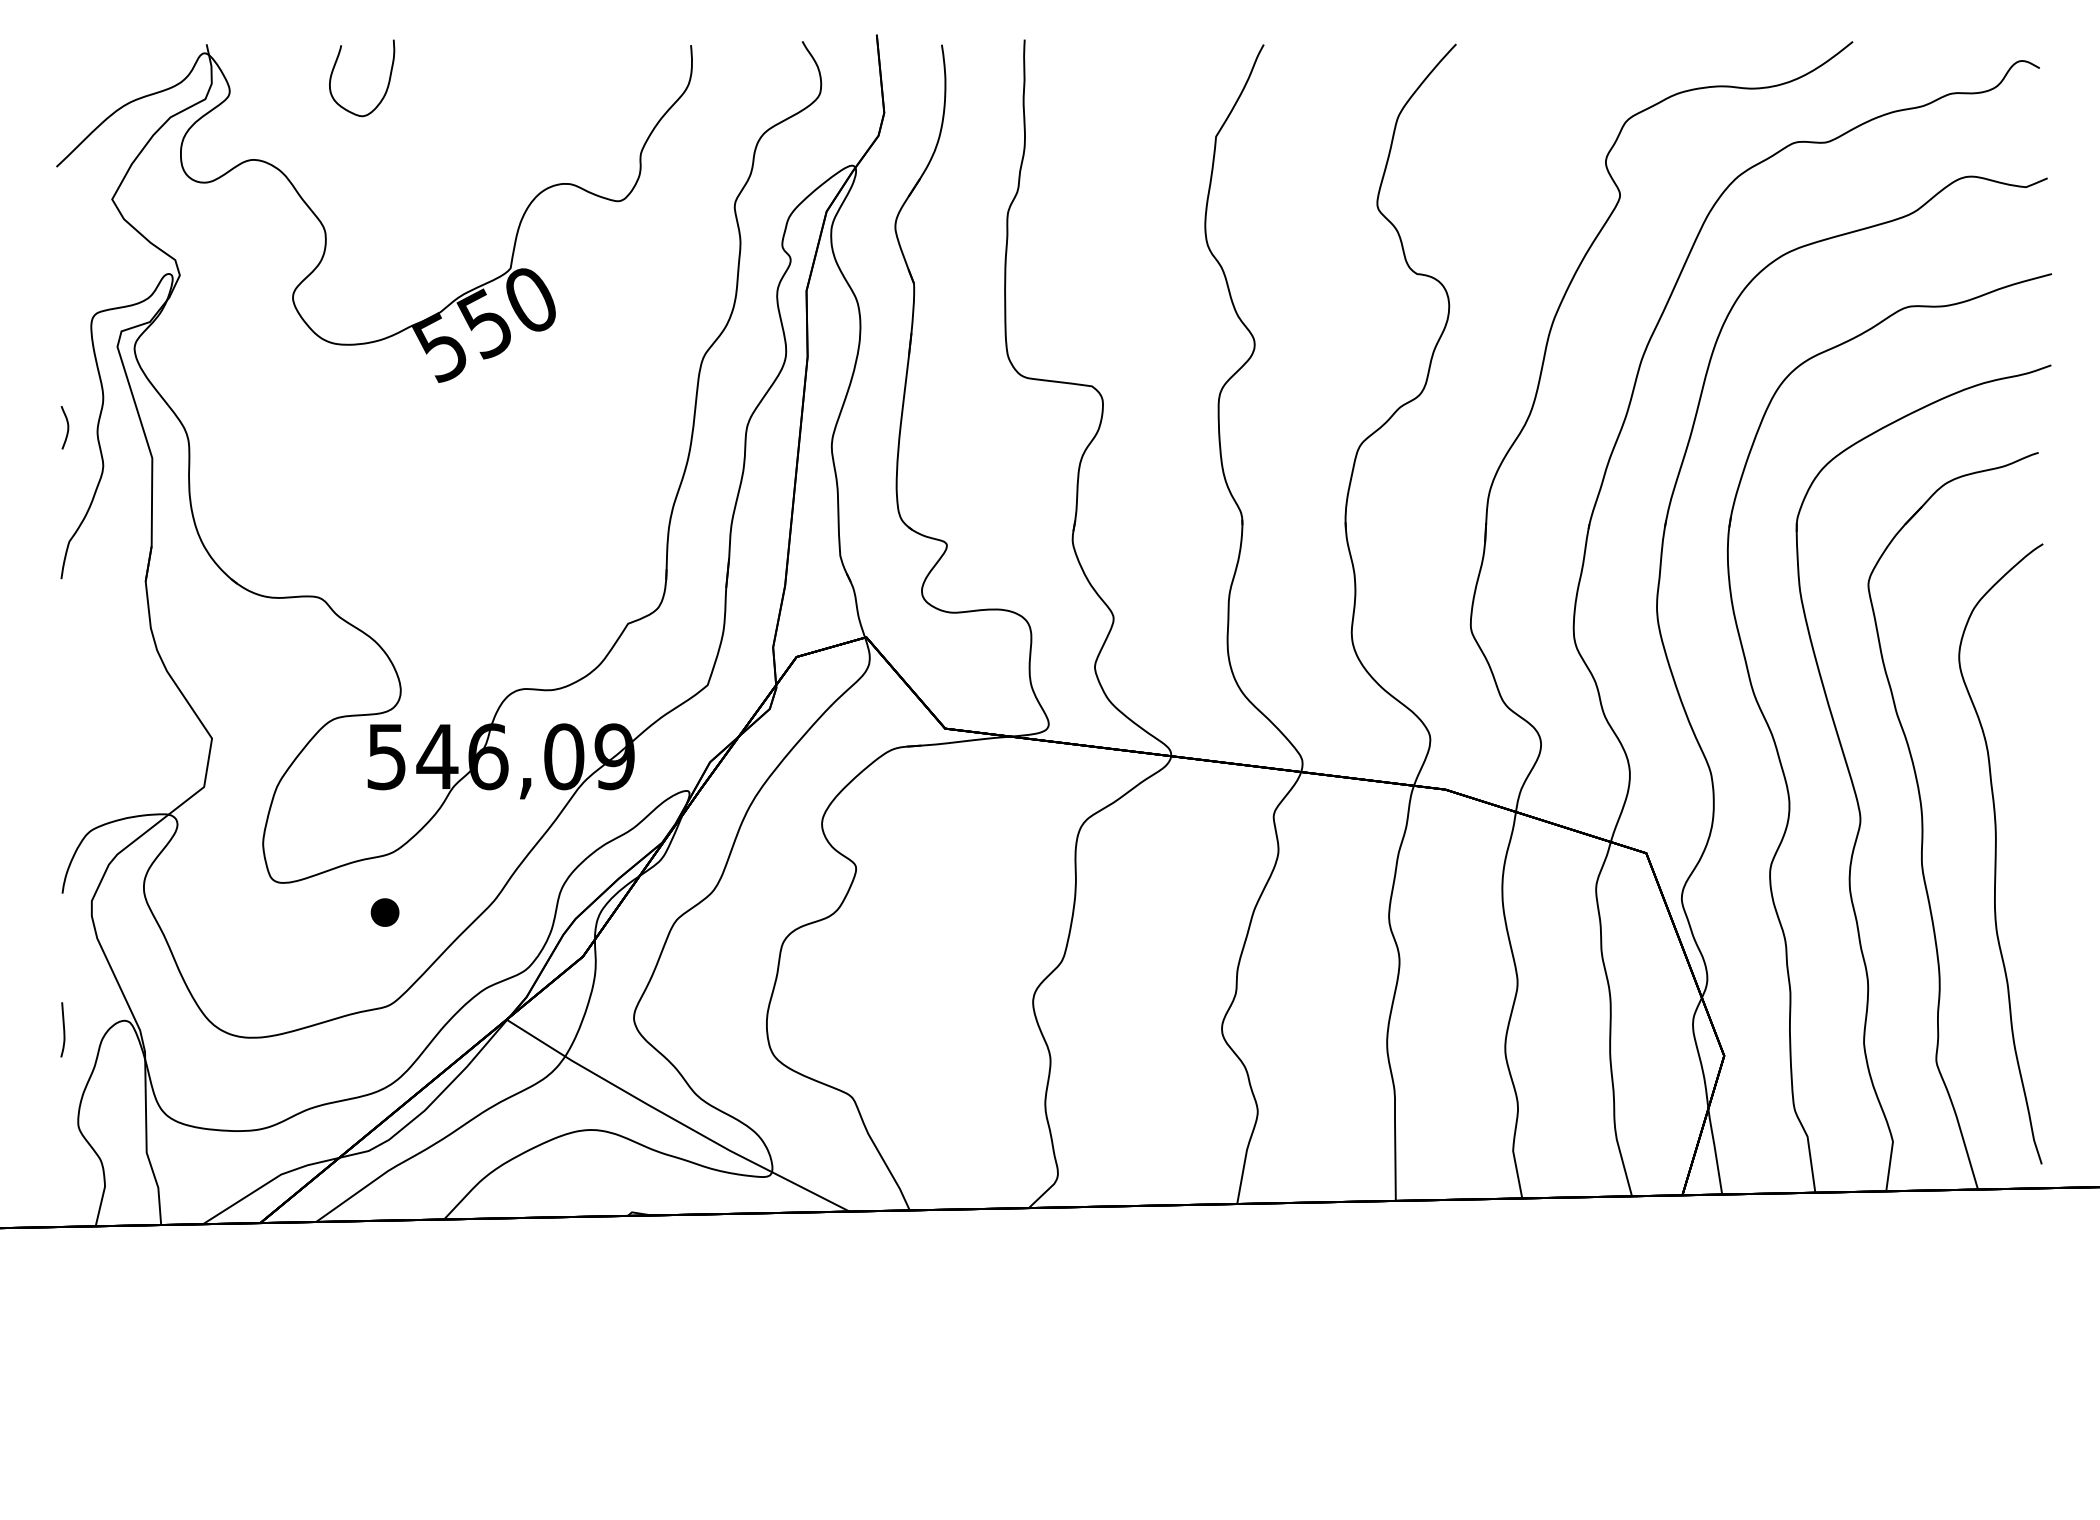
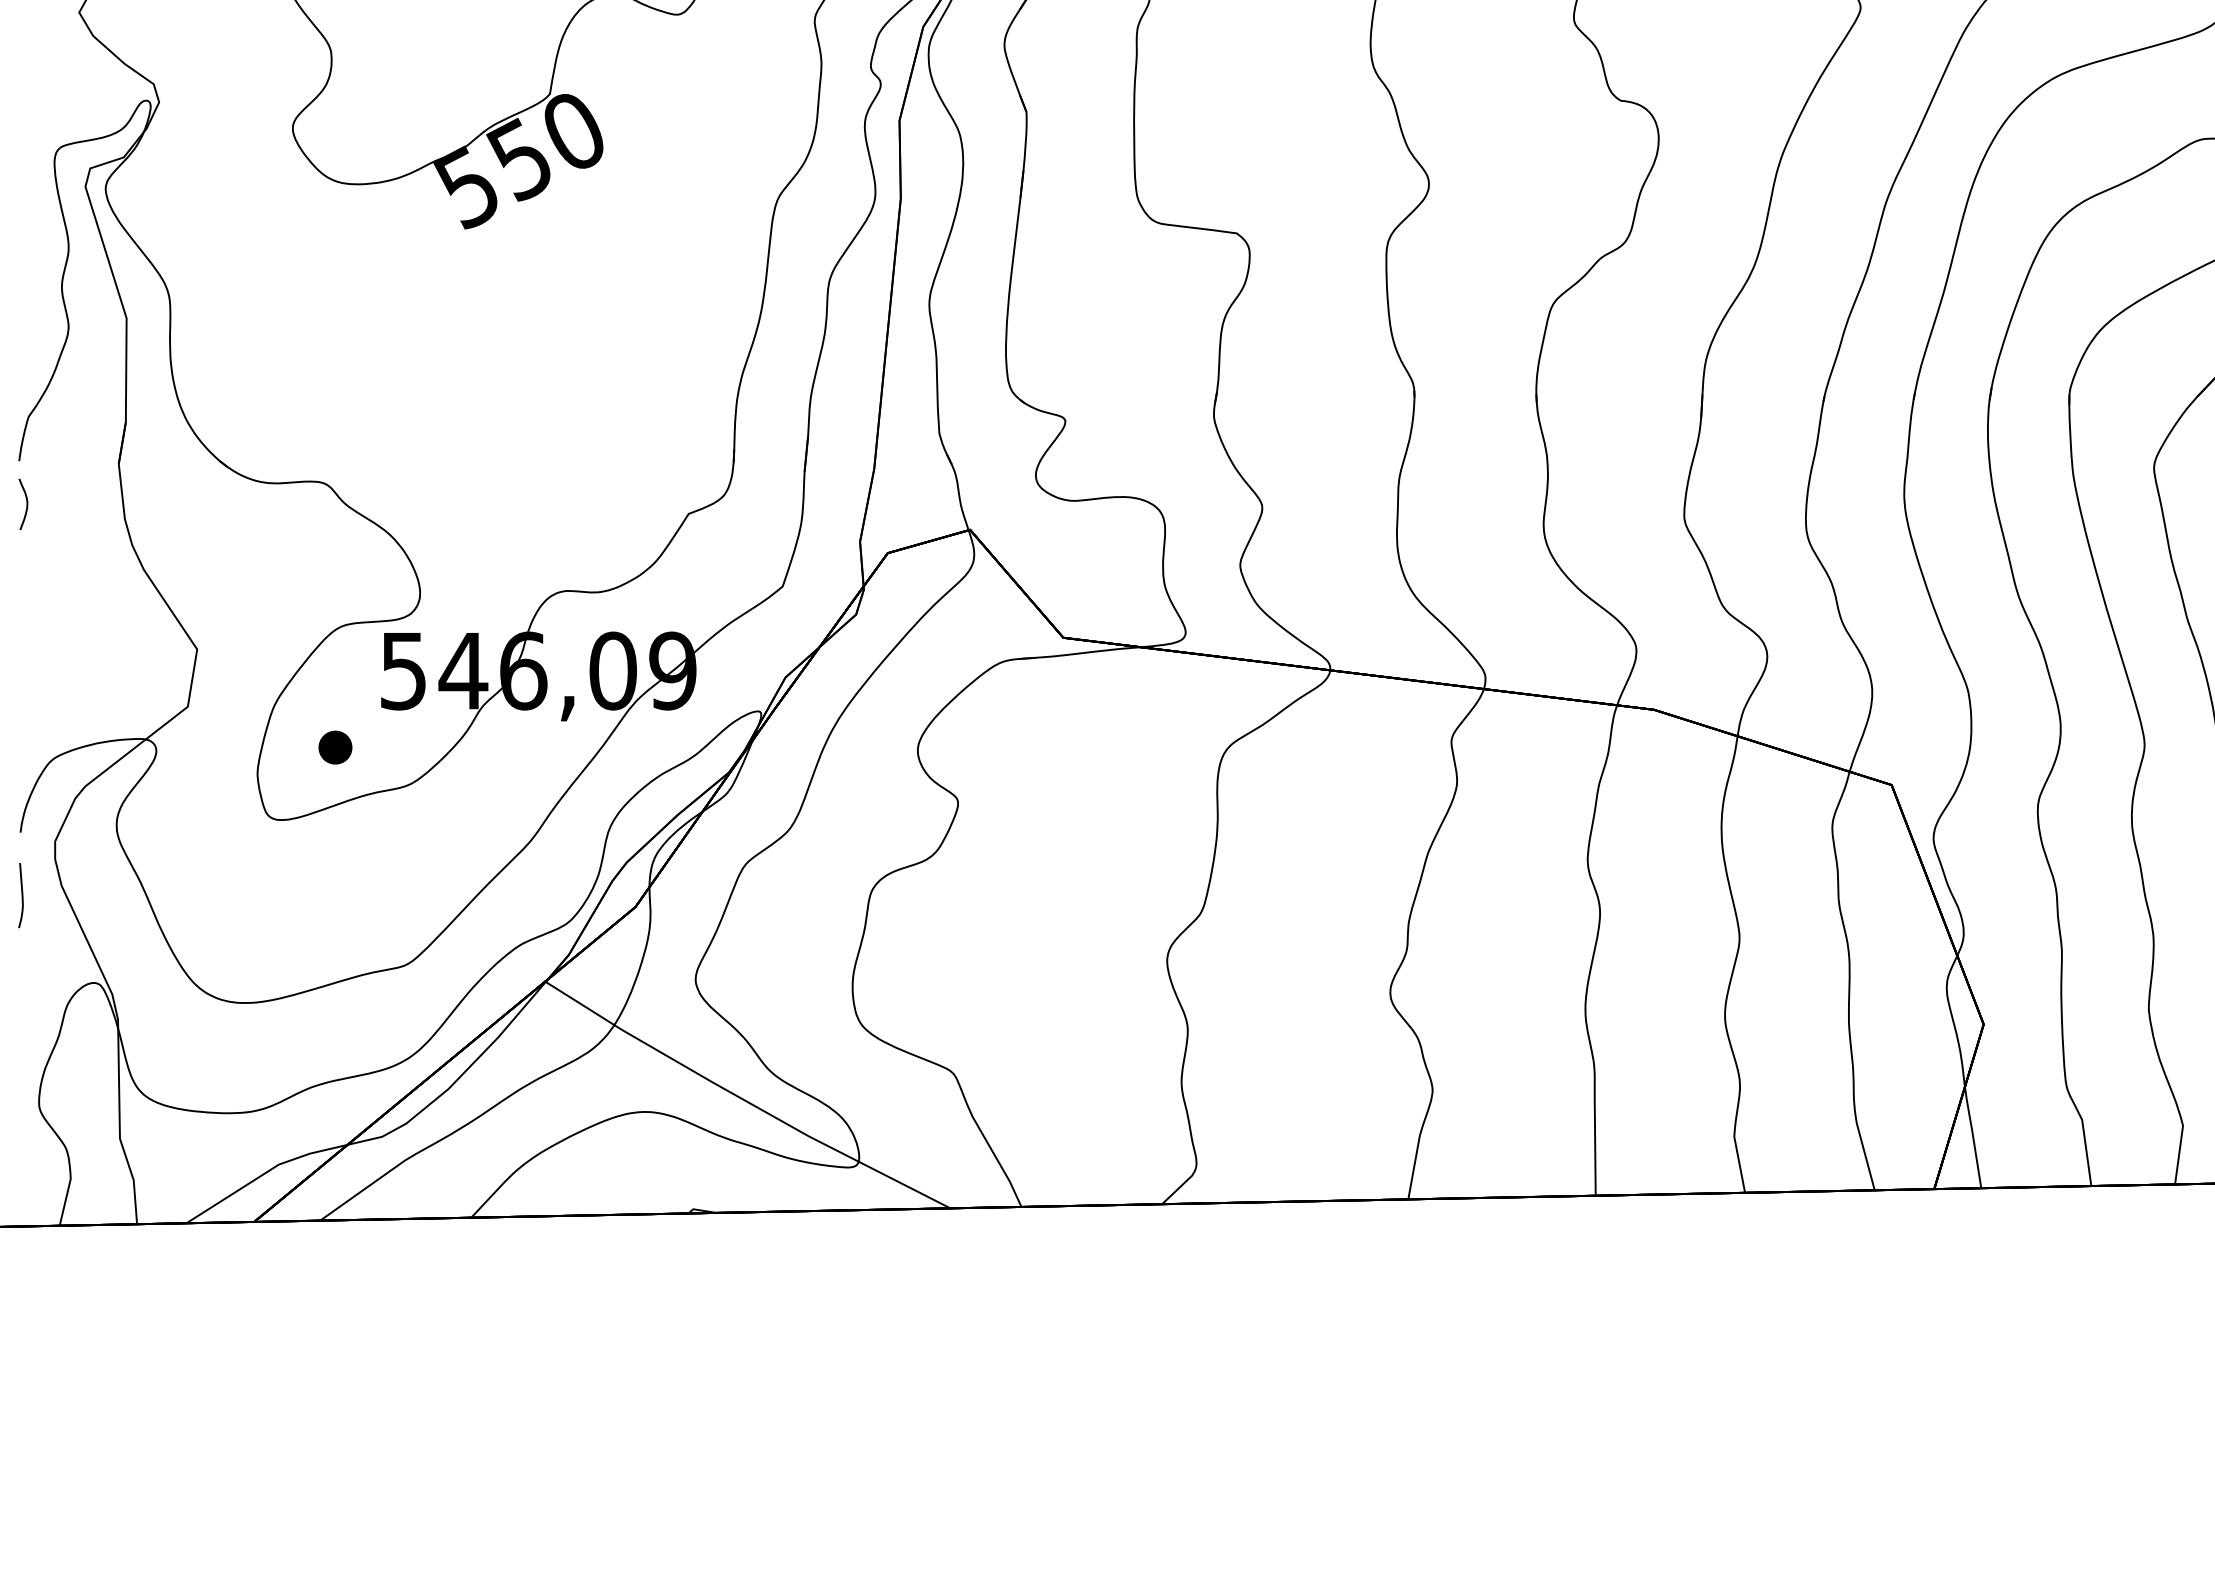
curve: (67, 427) -> (26, 504), moved
part: (384, 912) -> (334, 747), moved
curve: (63, 1029) -> (21, 895), moved

